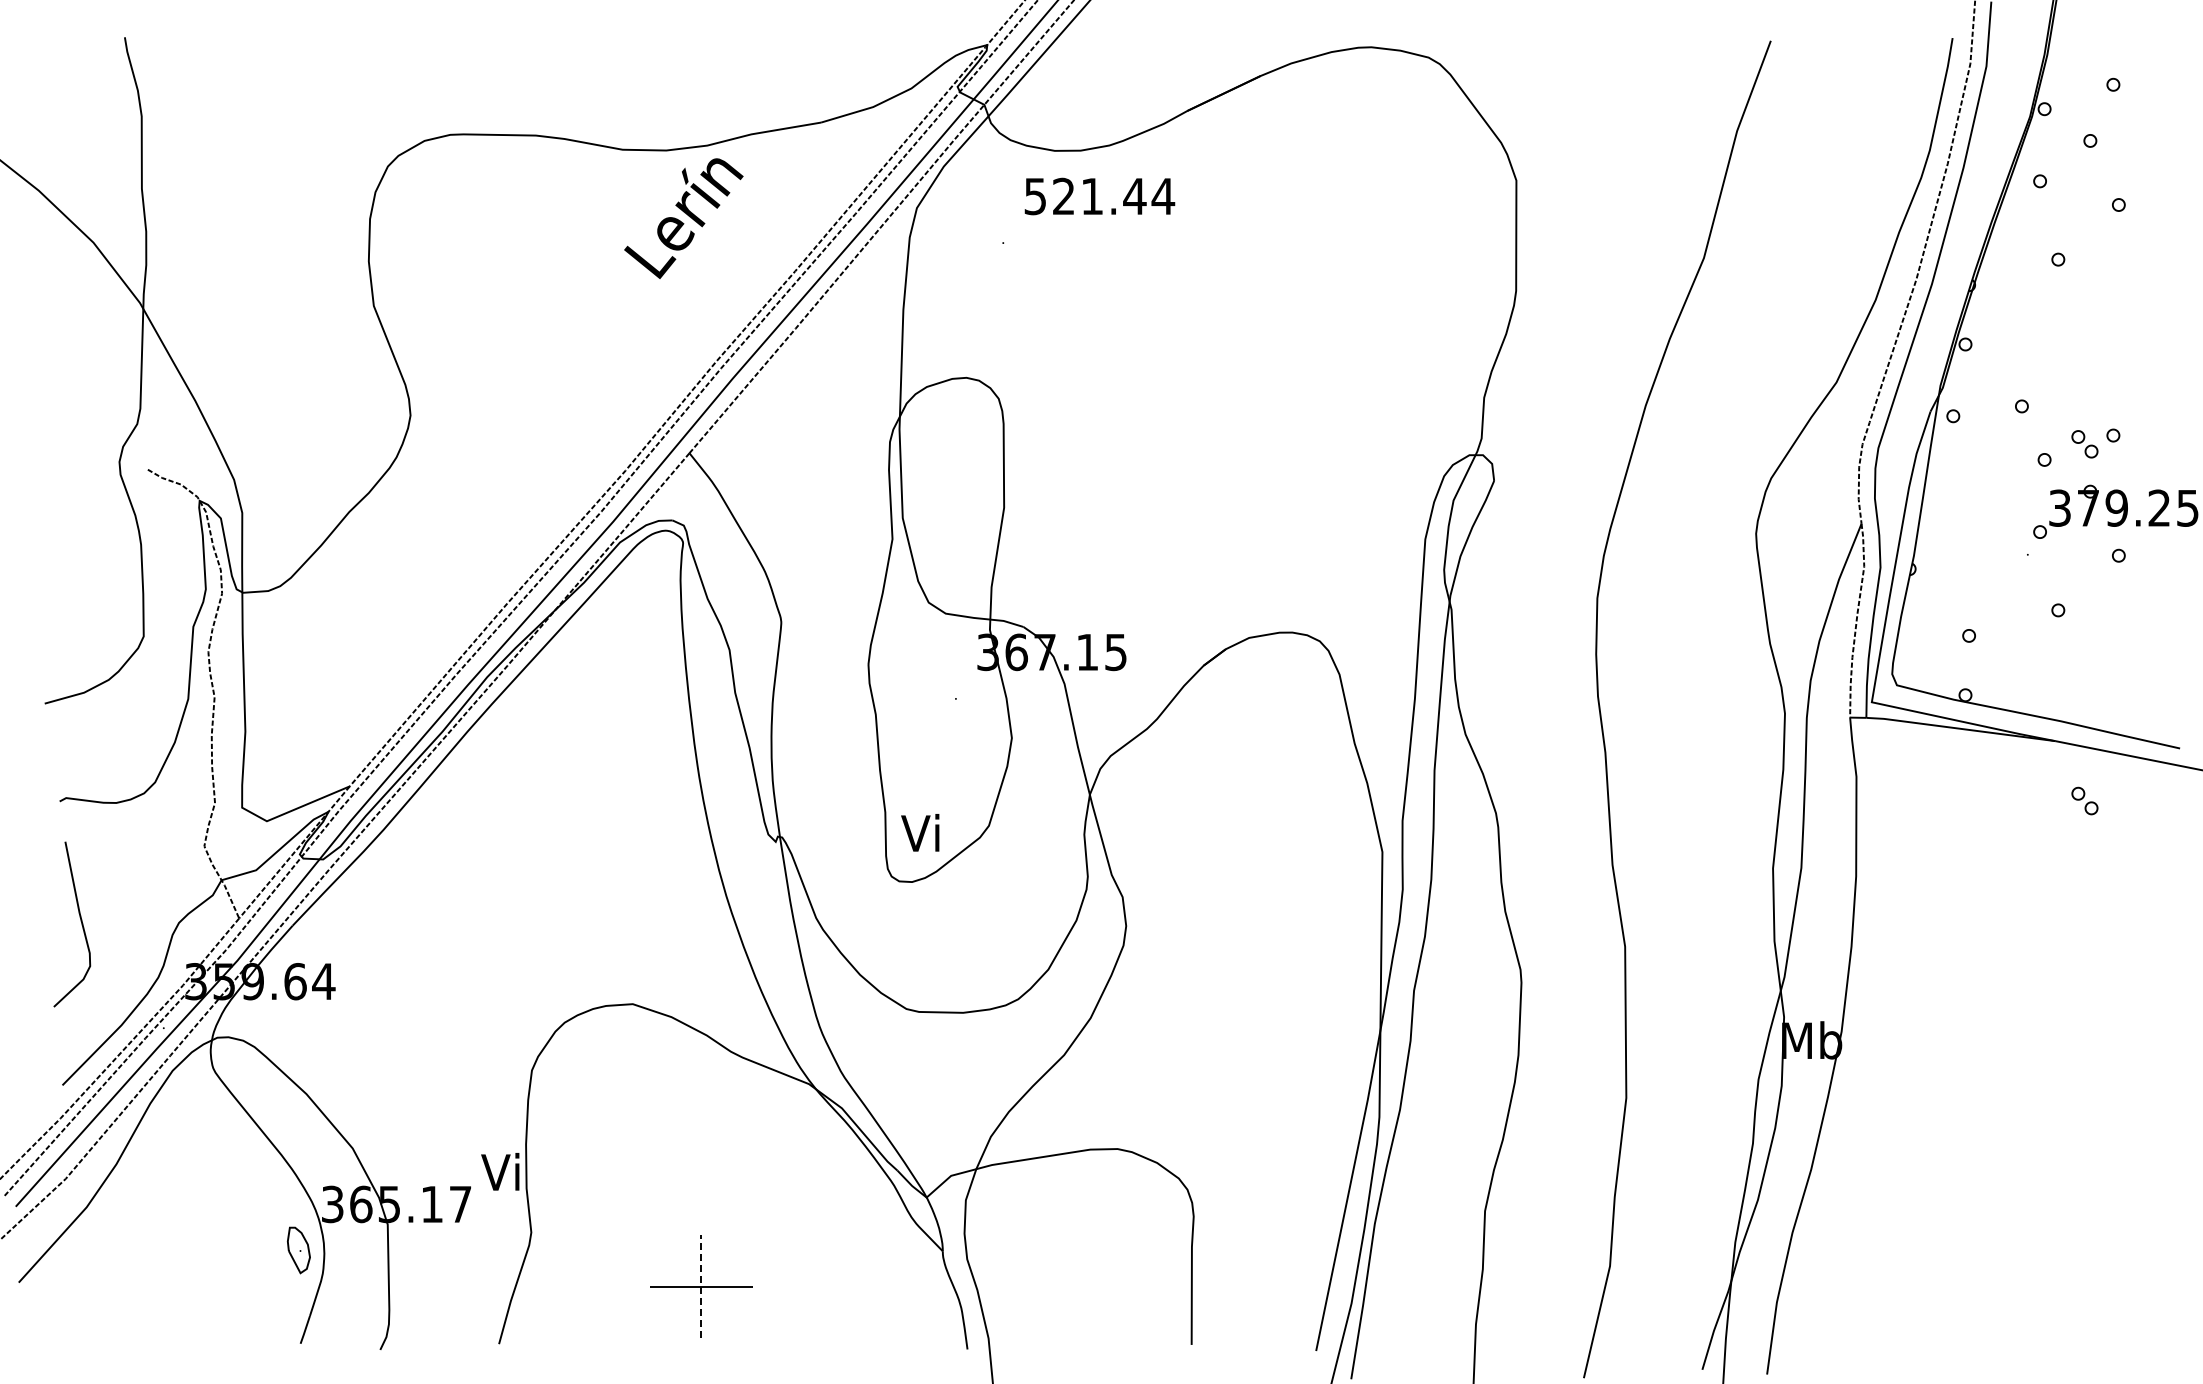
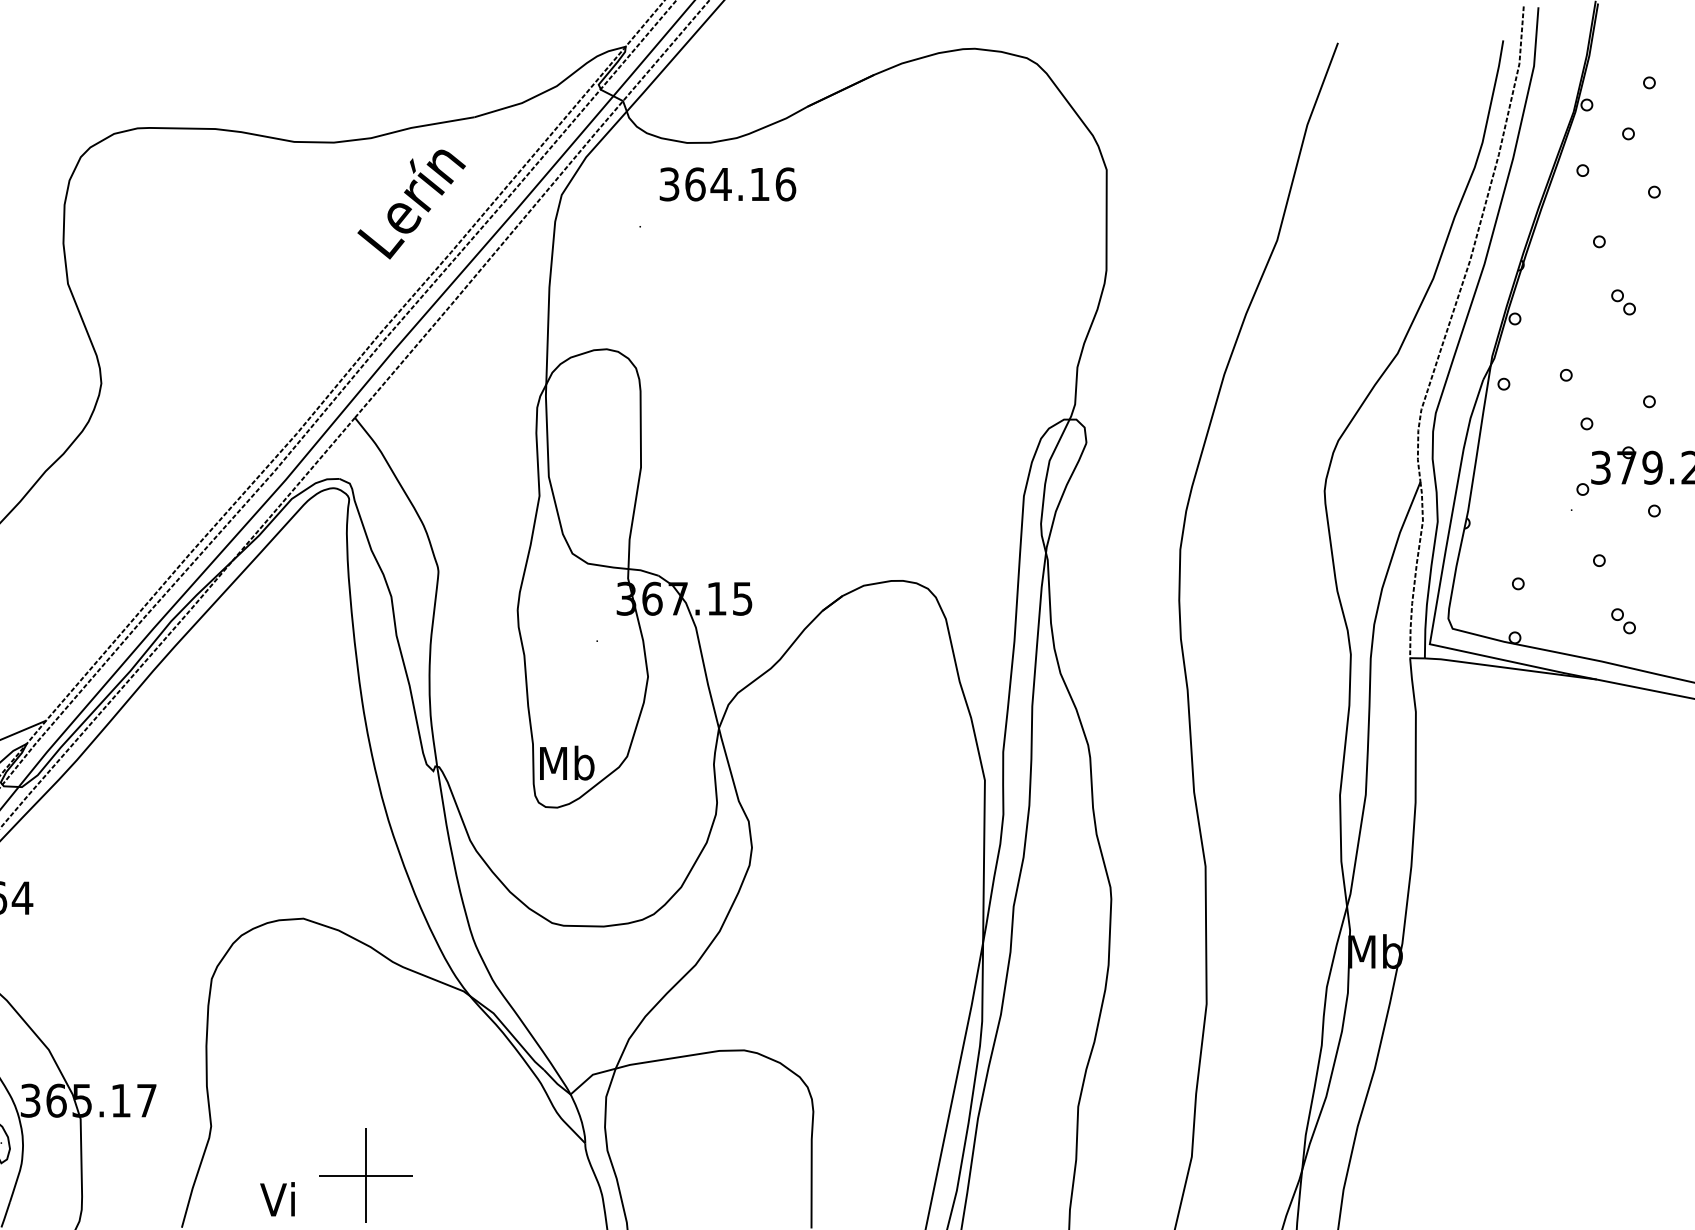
text: (1100, 196) -> (728, 184), 521.44 -> 364.16
text: (683, 218) -> (411, 204), moved
part: (2084, 444) -> (1623, 302), moved
part: (2084, 800) -> (1623, 620), moved
text: (922, 833) -> (566, 763), Vi -> Mb
text: (500, 1171) -> (277, 1198), moved
line: (701, 1286) -> (365, 1175), dashed -> solid

